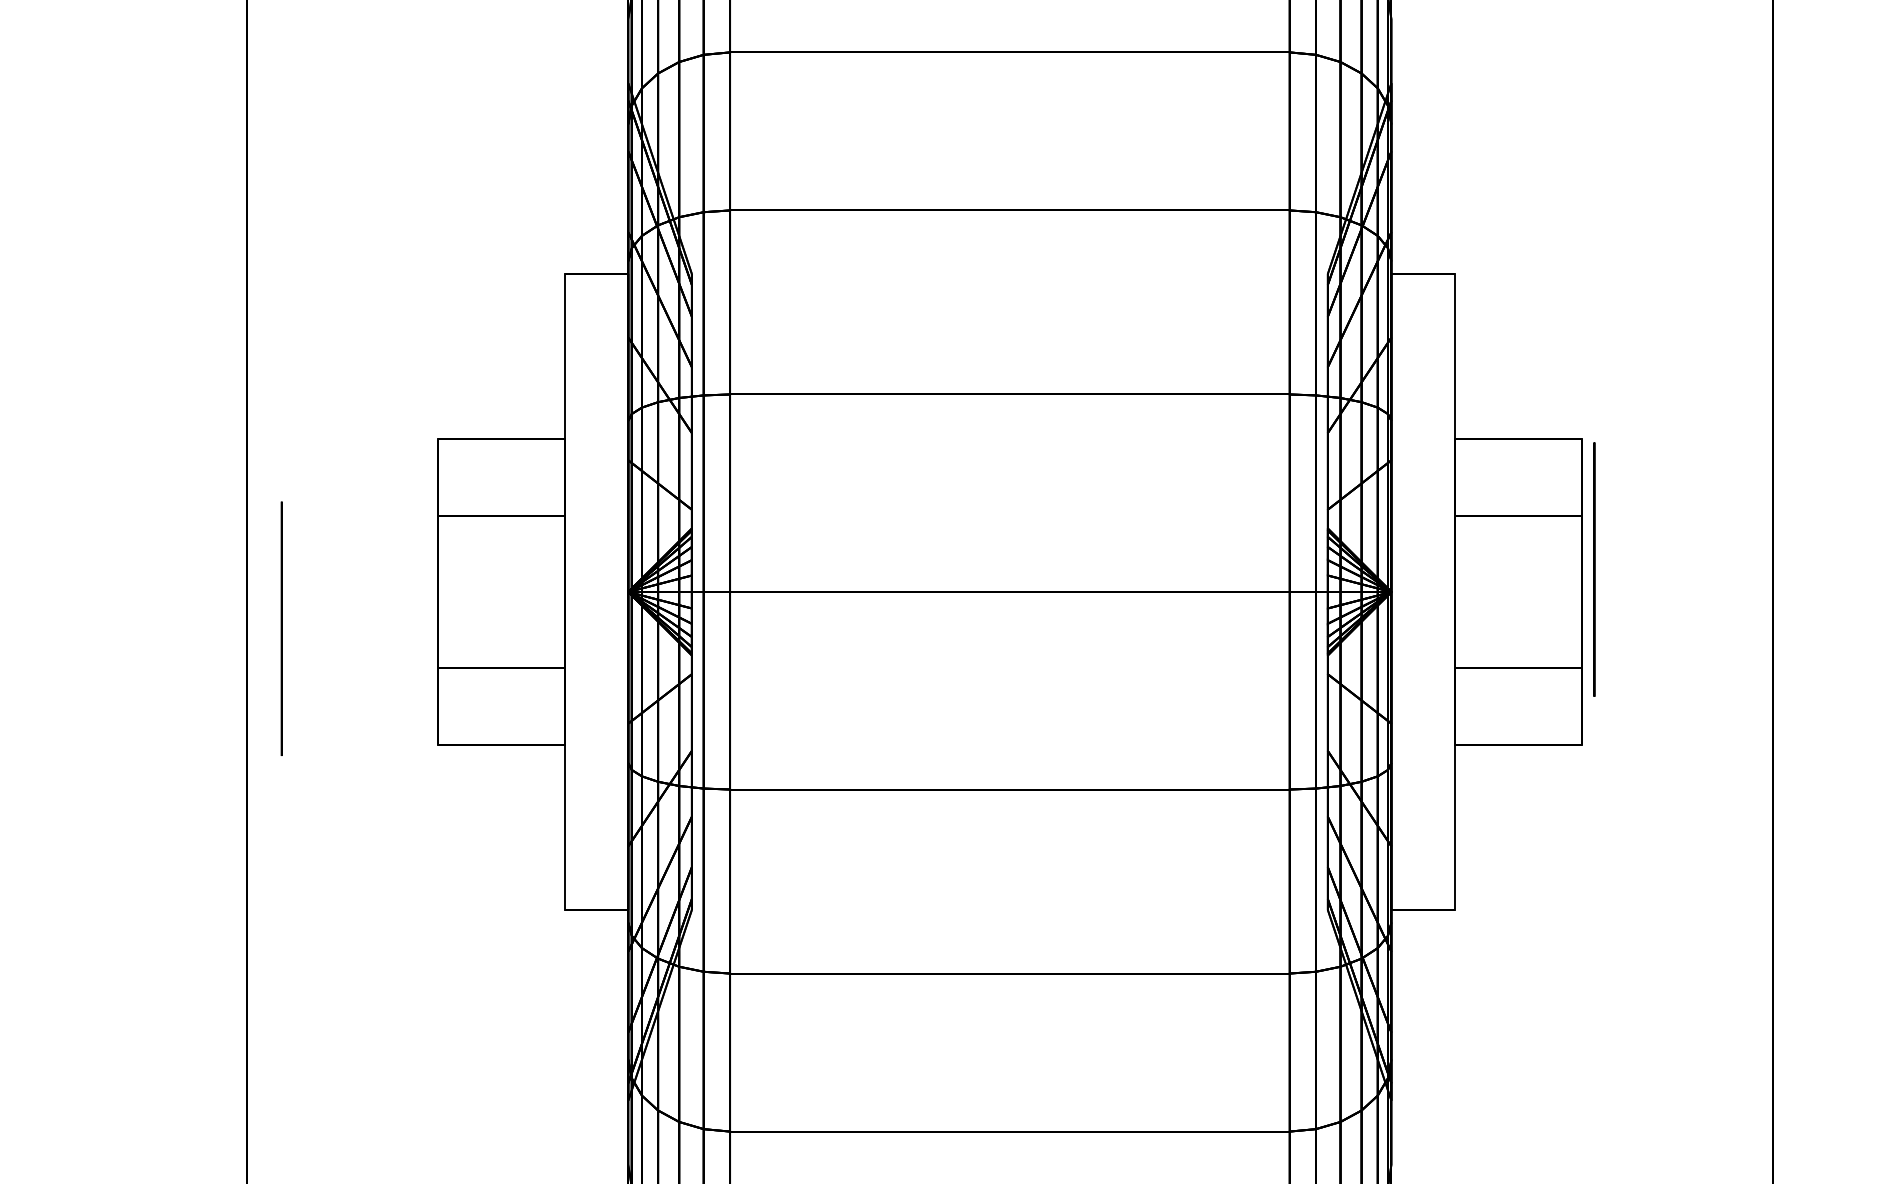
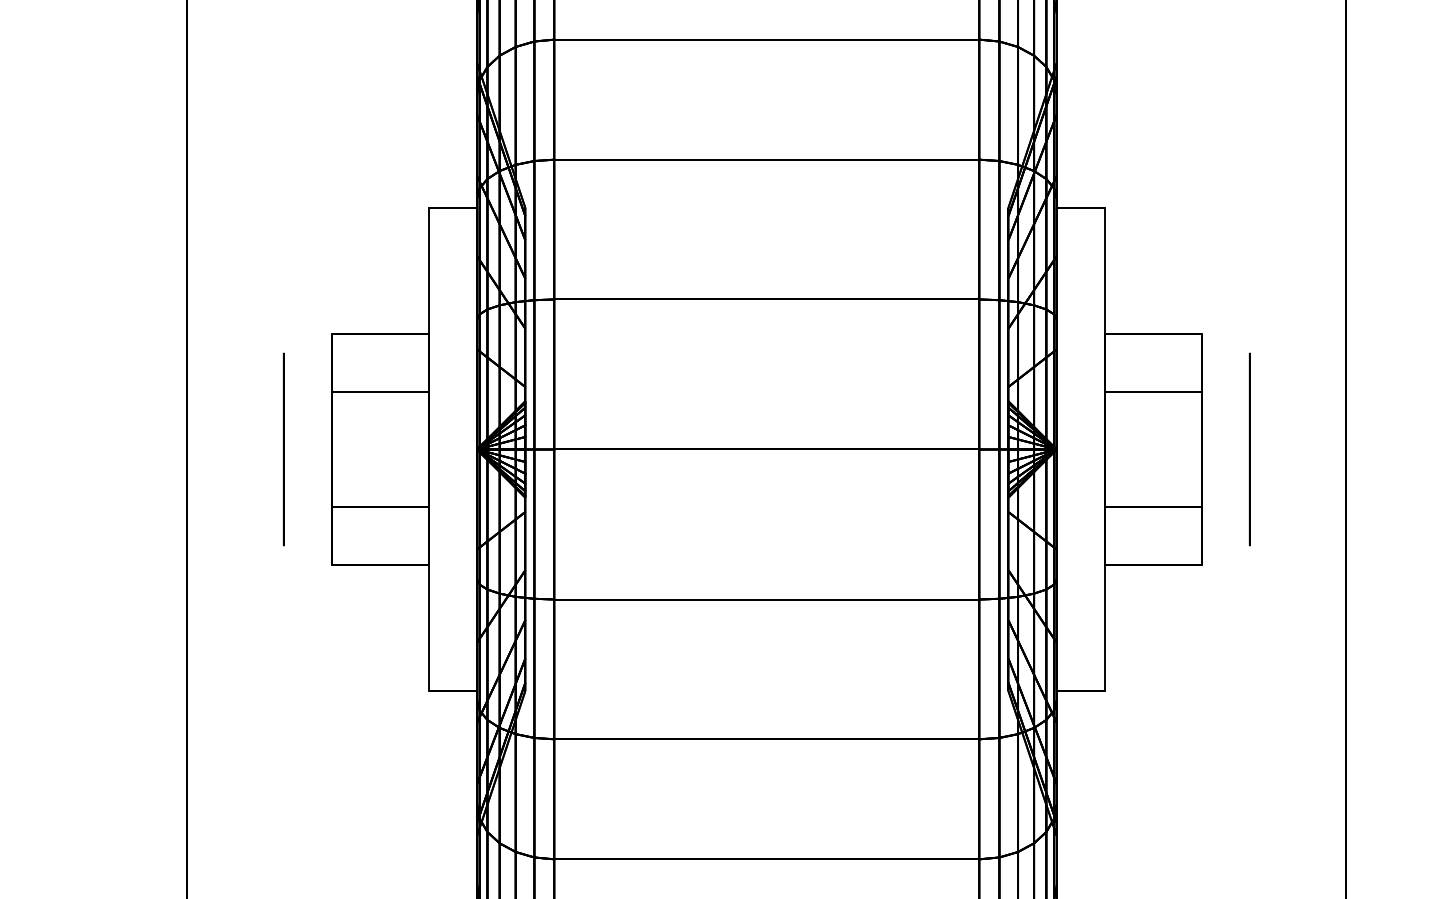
circle: (1593, 569) -> (1249, 449), moved
circle: (281, 628) -> (283, 449), moved

